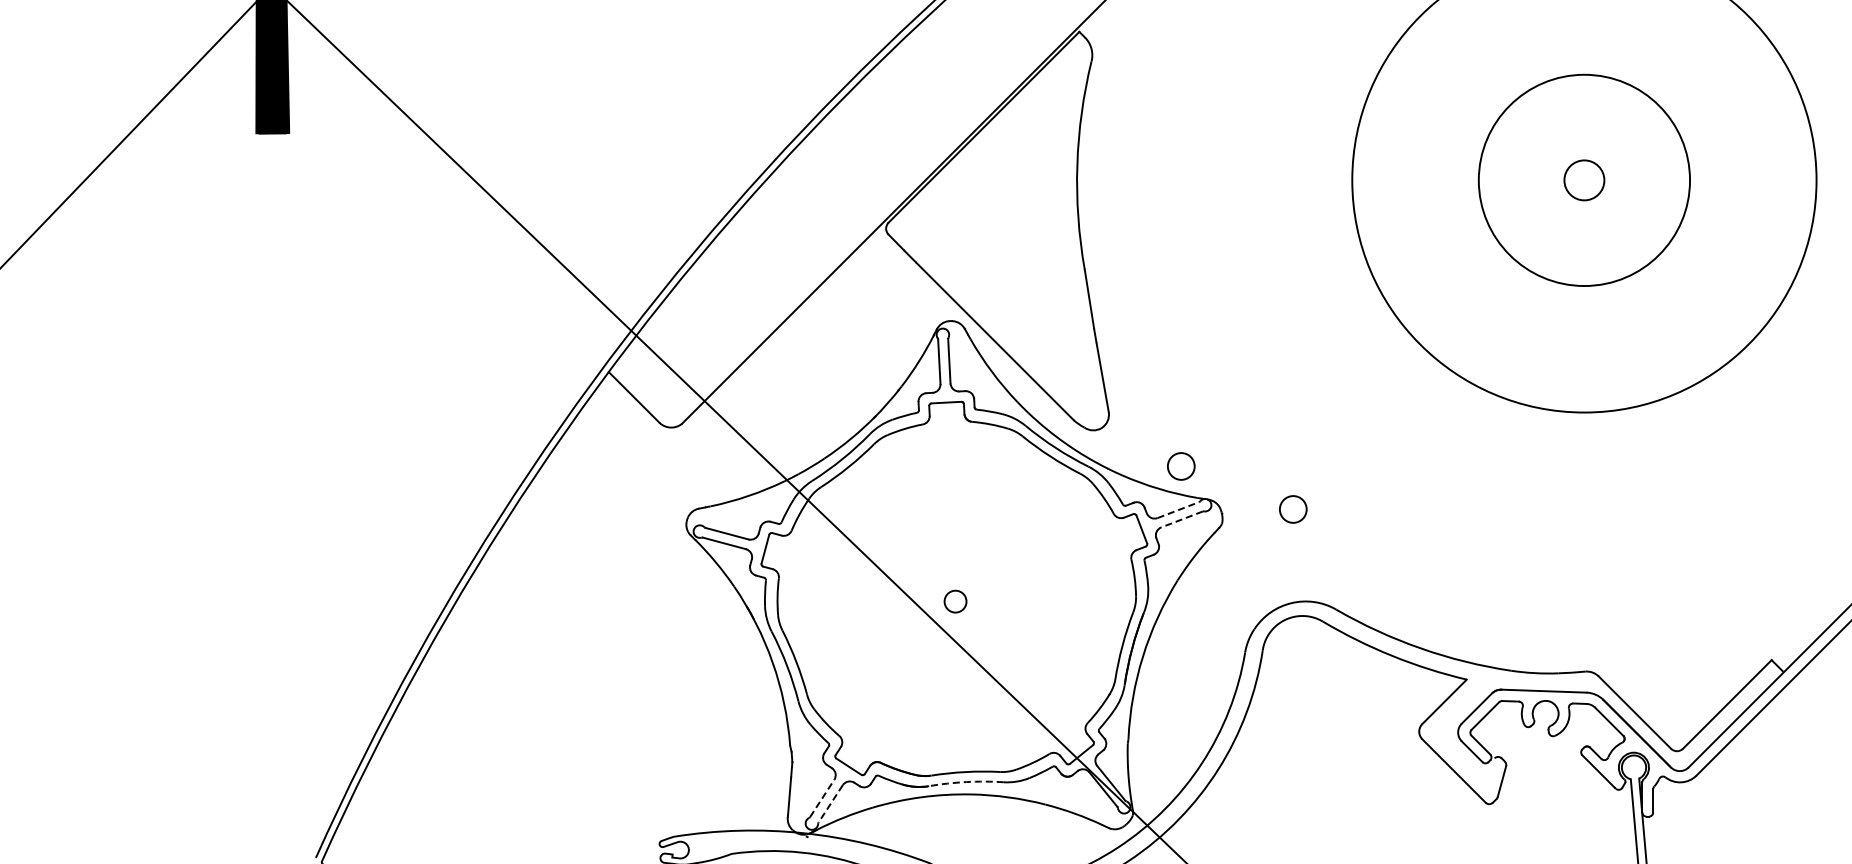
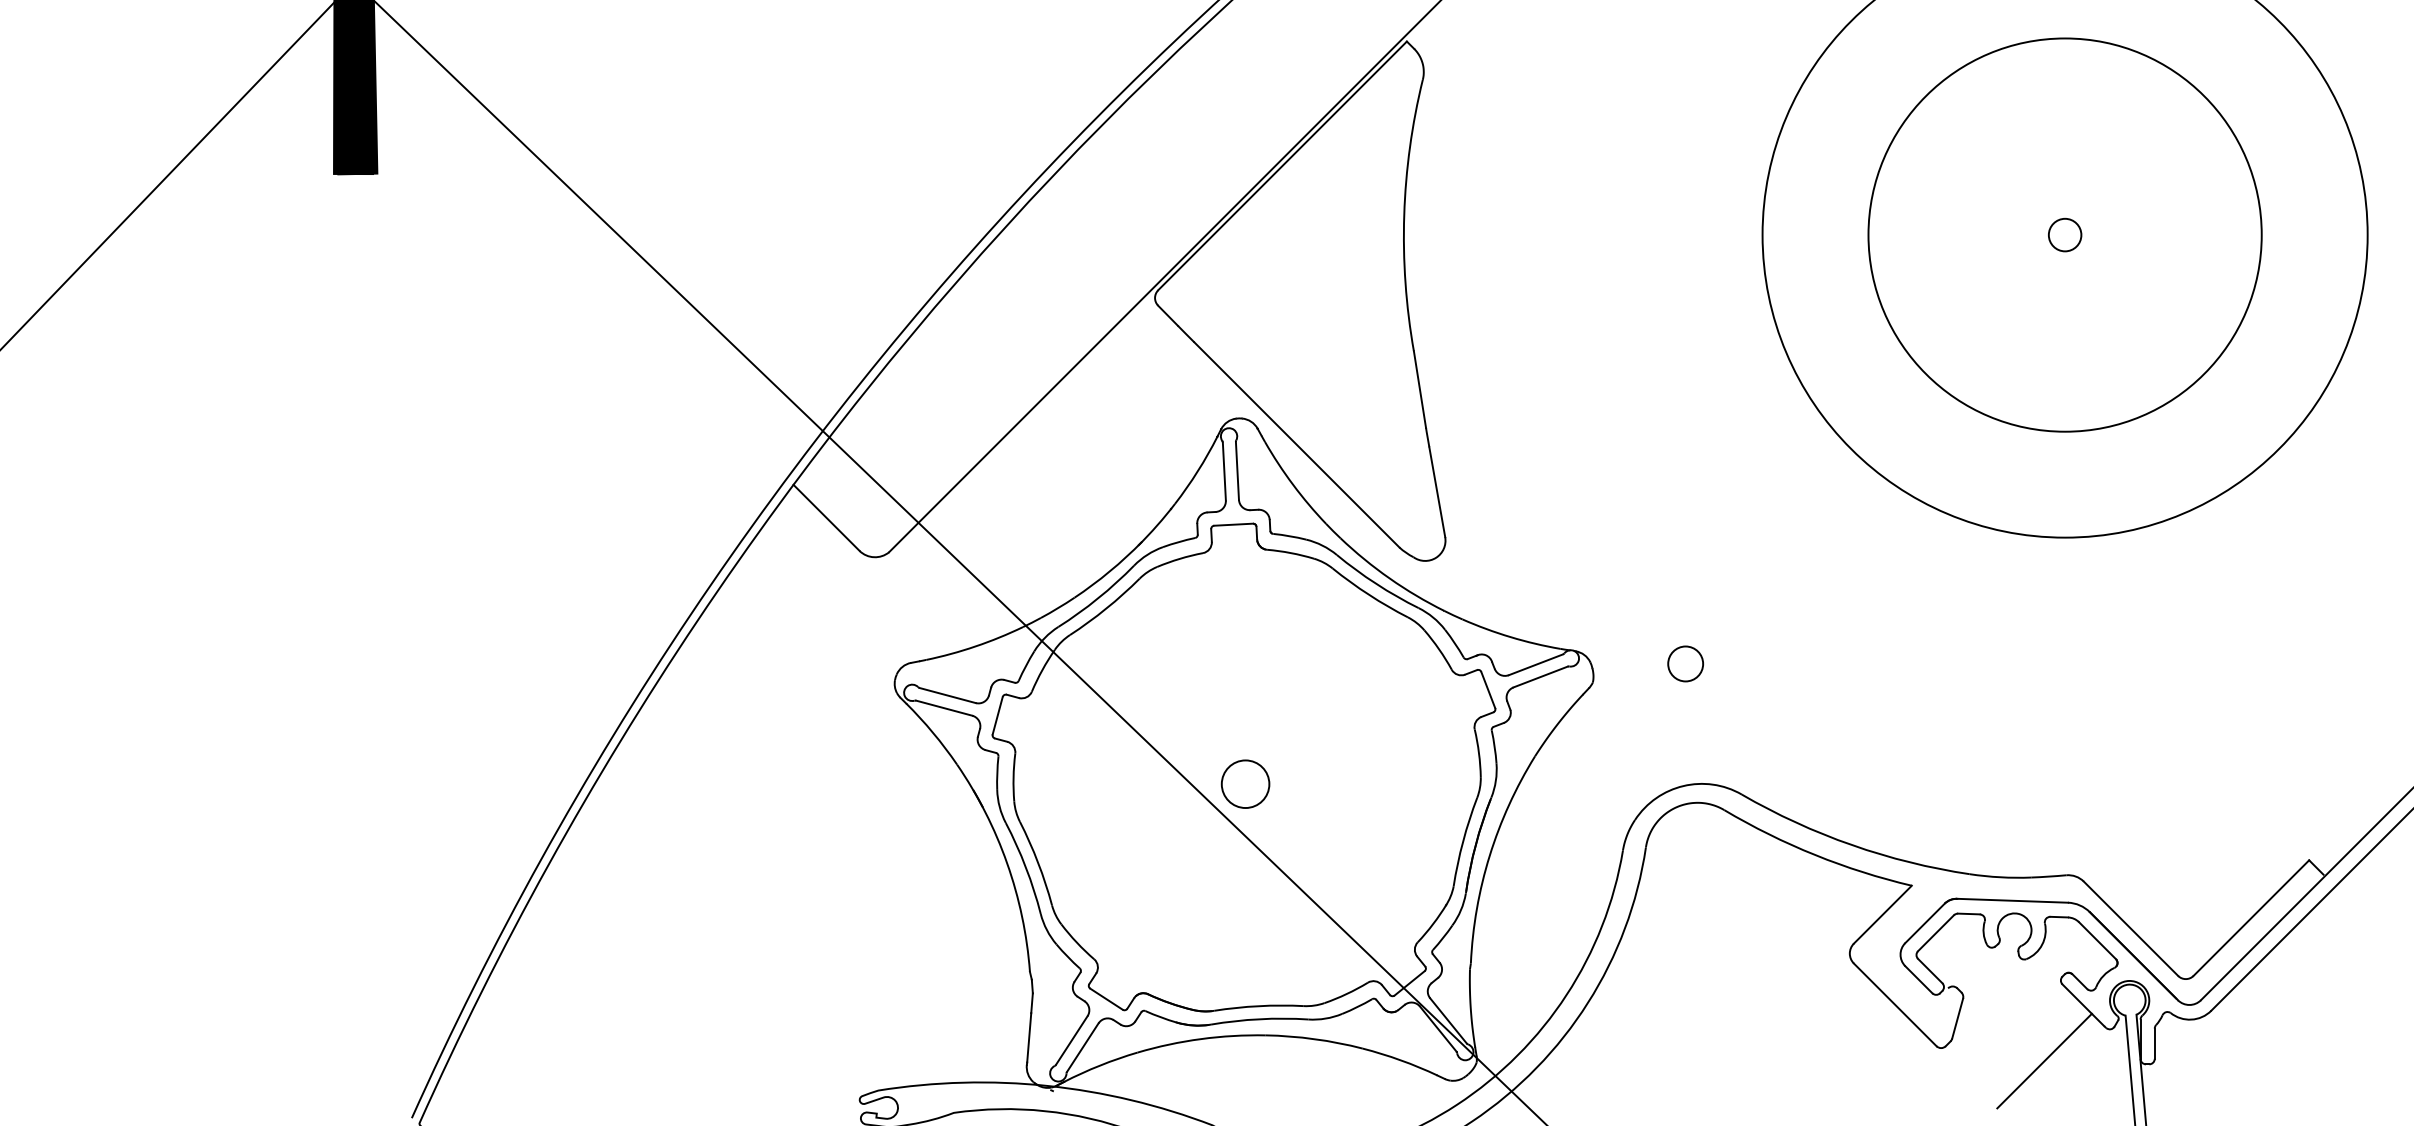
circle: (1583, 179) -> (2063, 233), size x0.62
circle: (1584, 180) -> (2065, 235), size x1.43
circle: (1181, 466) -> (1539, 607), removed
line: (1178, 509) -> (1536, 664), dashed -> solid
line: (1181, 519) -> (1539, 677), dashed -> solid
circle: (955, 601) -> (1245, 783), size x1.67
arc: (966, 782) -> (1259, 1019), dashed -> solid
line: (822, 797) -> (1072, 1039), dashed -> solid
line: (830, 804) -> (1082, 1048), dashed -> solid
line: (1568, 813) -> (2044, 1060), added

